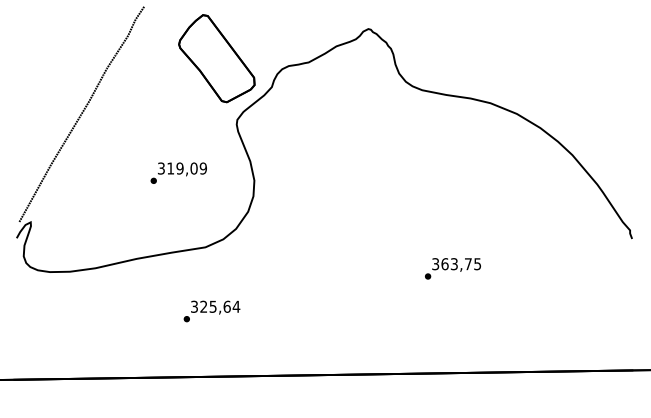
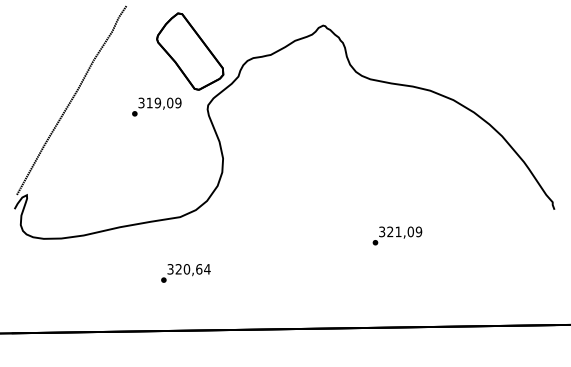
text: (178, 172) -> (156, 106), moved
text: (461, 263) -> (404, 231), 363,75 -> 321,09
text: (212, 307) -> (186, 269), 325,64 -> 320,64

